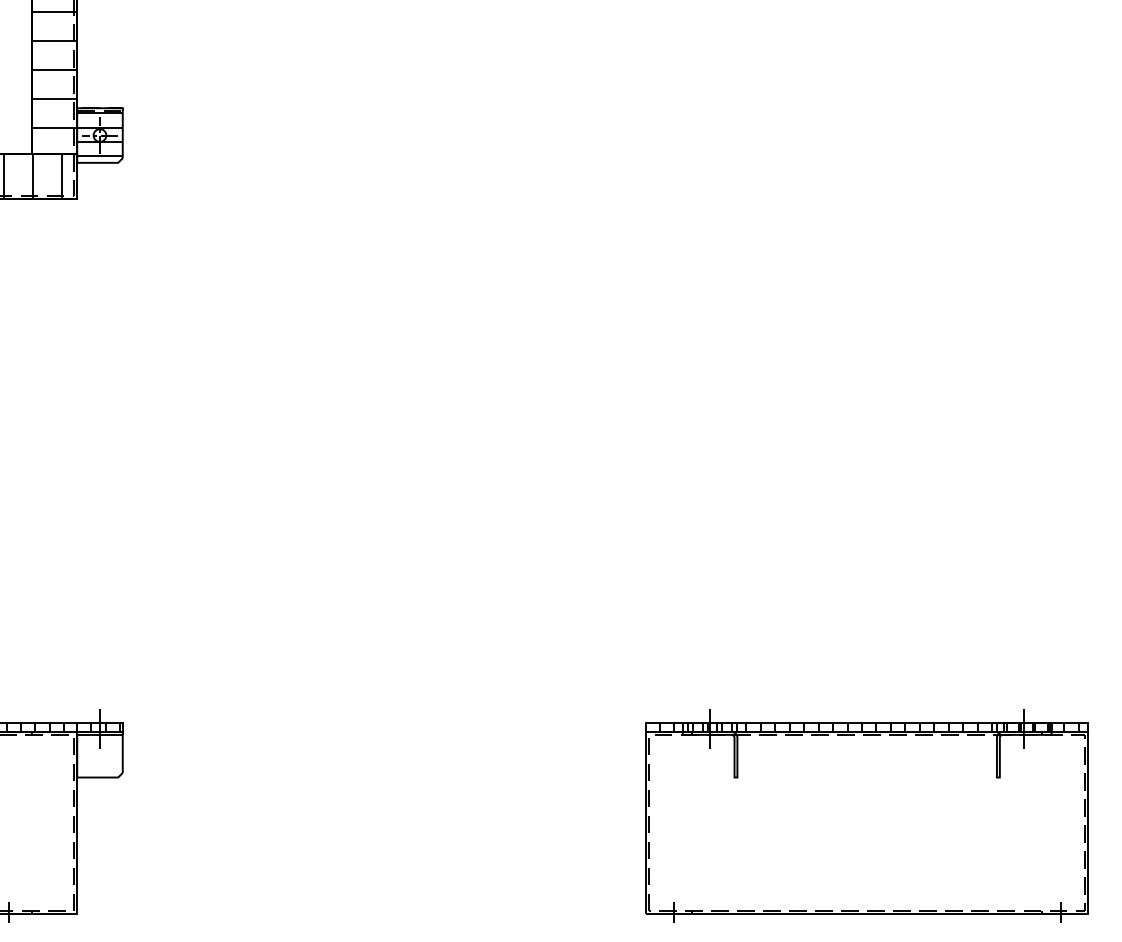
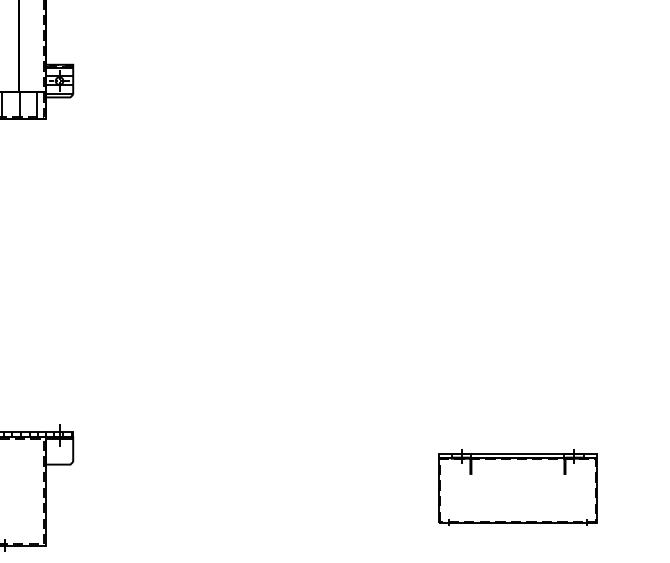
hatch: (54, 69) -> (32, 41), removed
part: (866, 815) -> (517, 487), size x0.6

